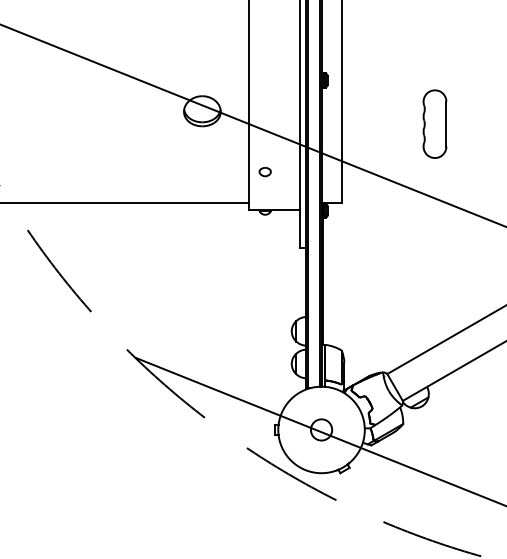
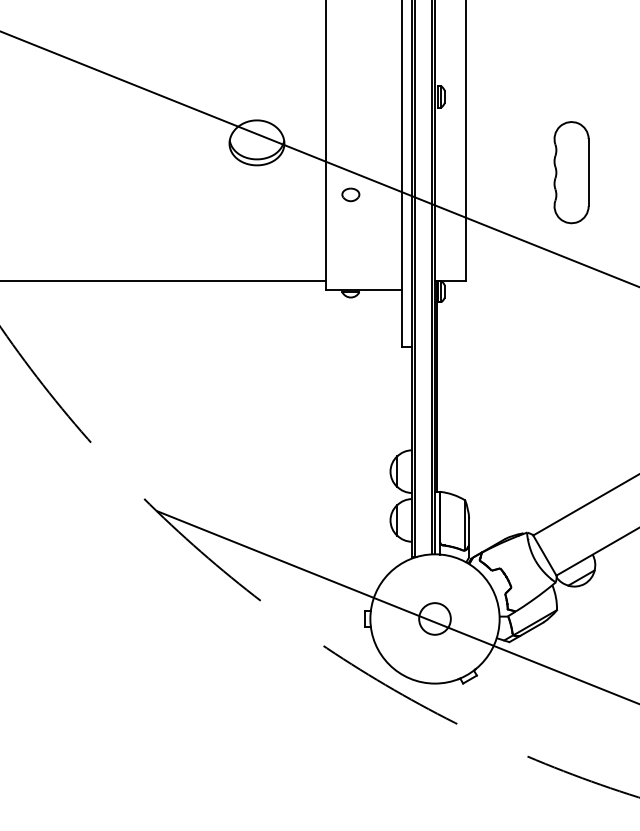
part: (434, 123) -> (570, 171), moved
part: (264, 172) -> (349, 195), moved

